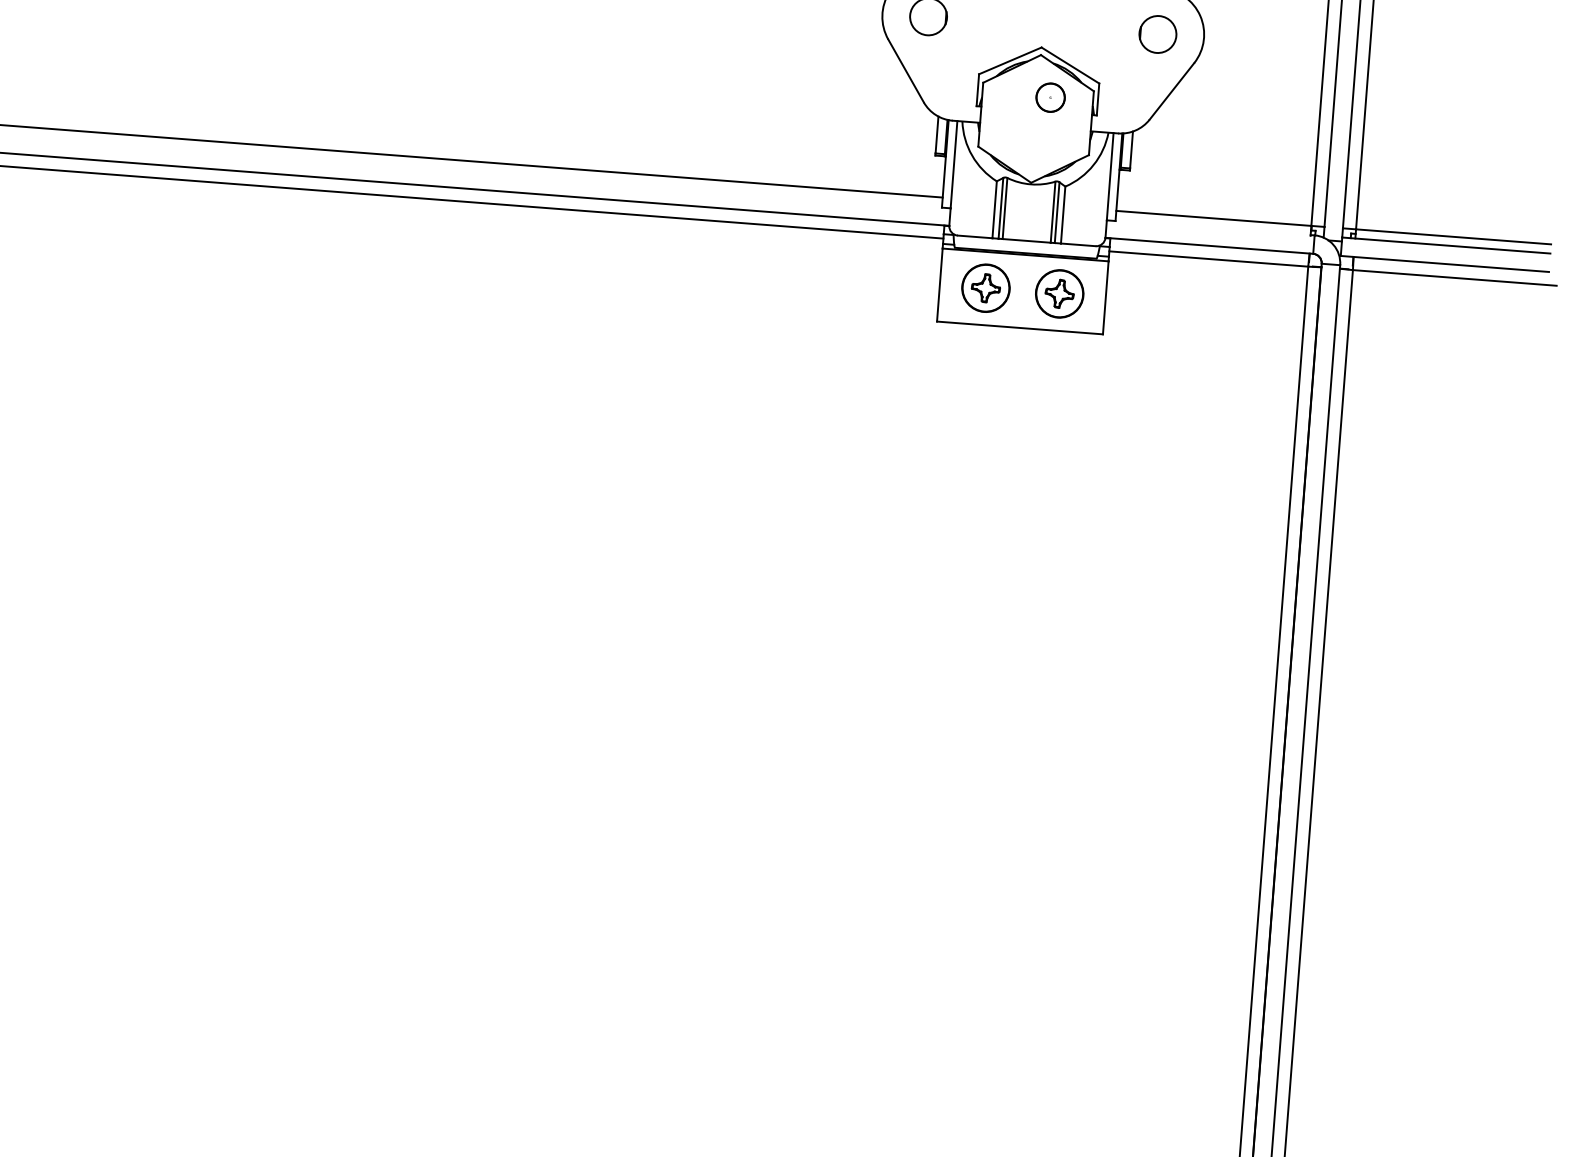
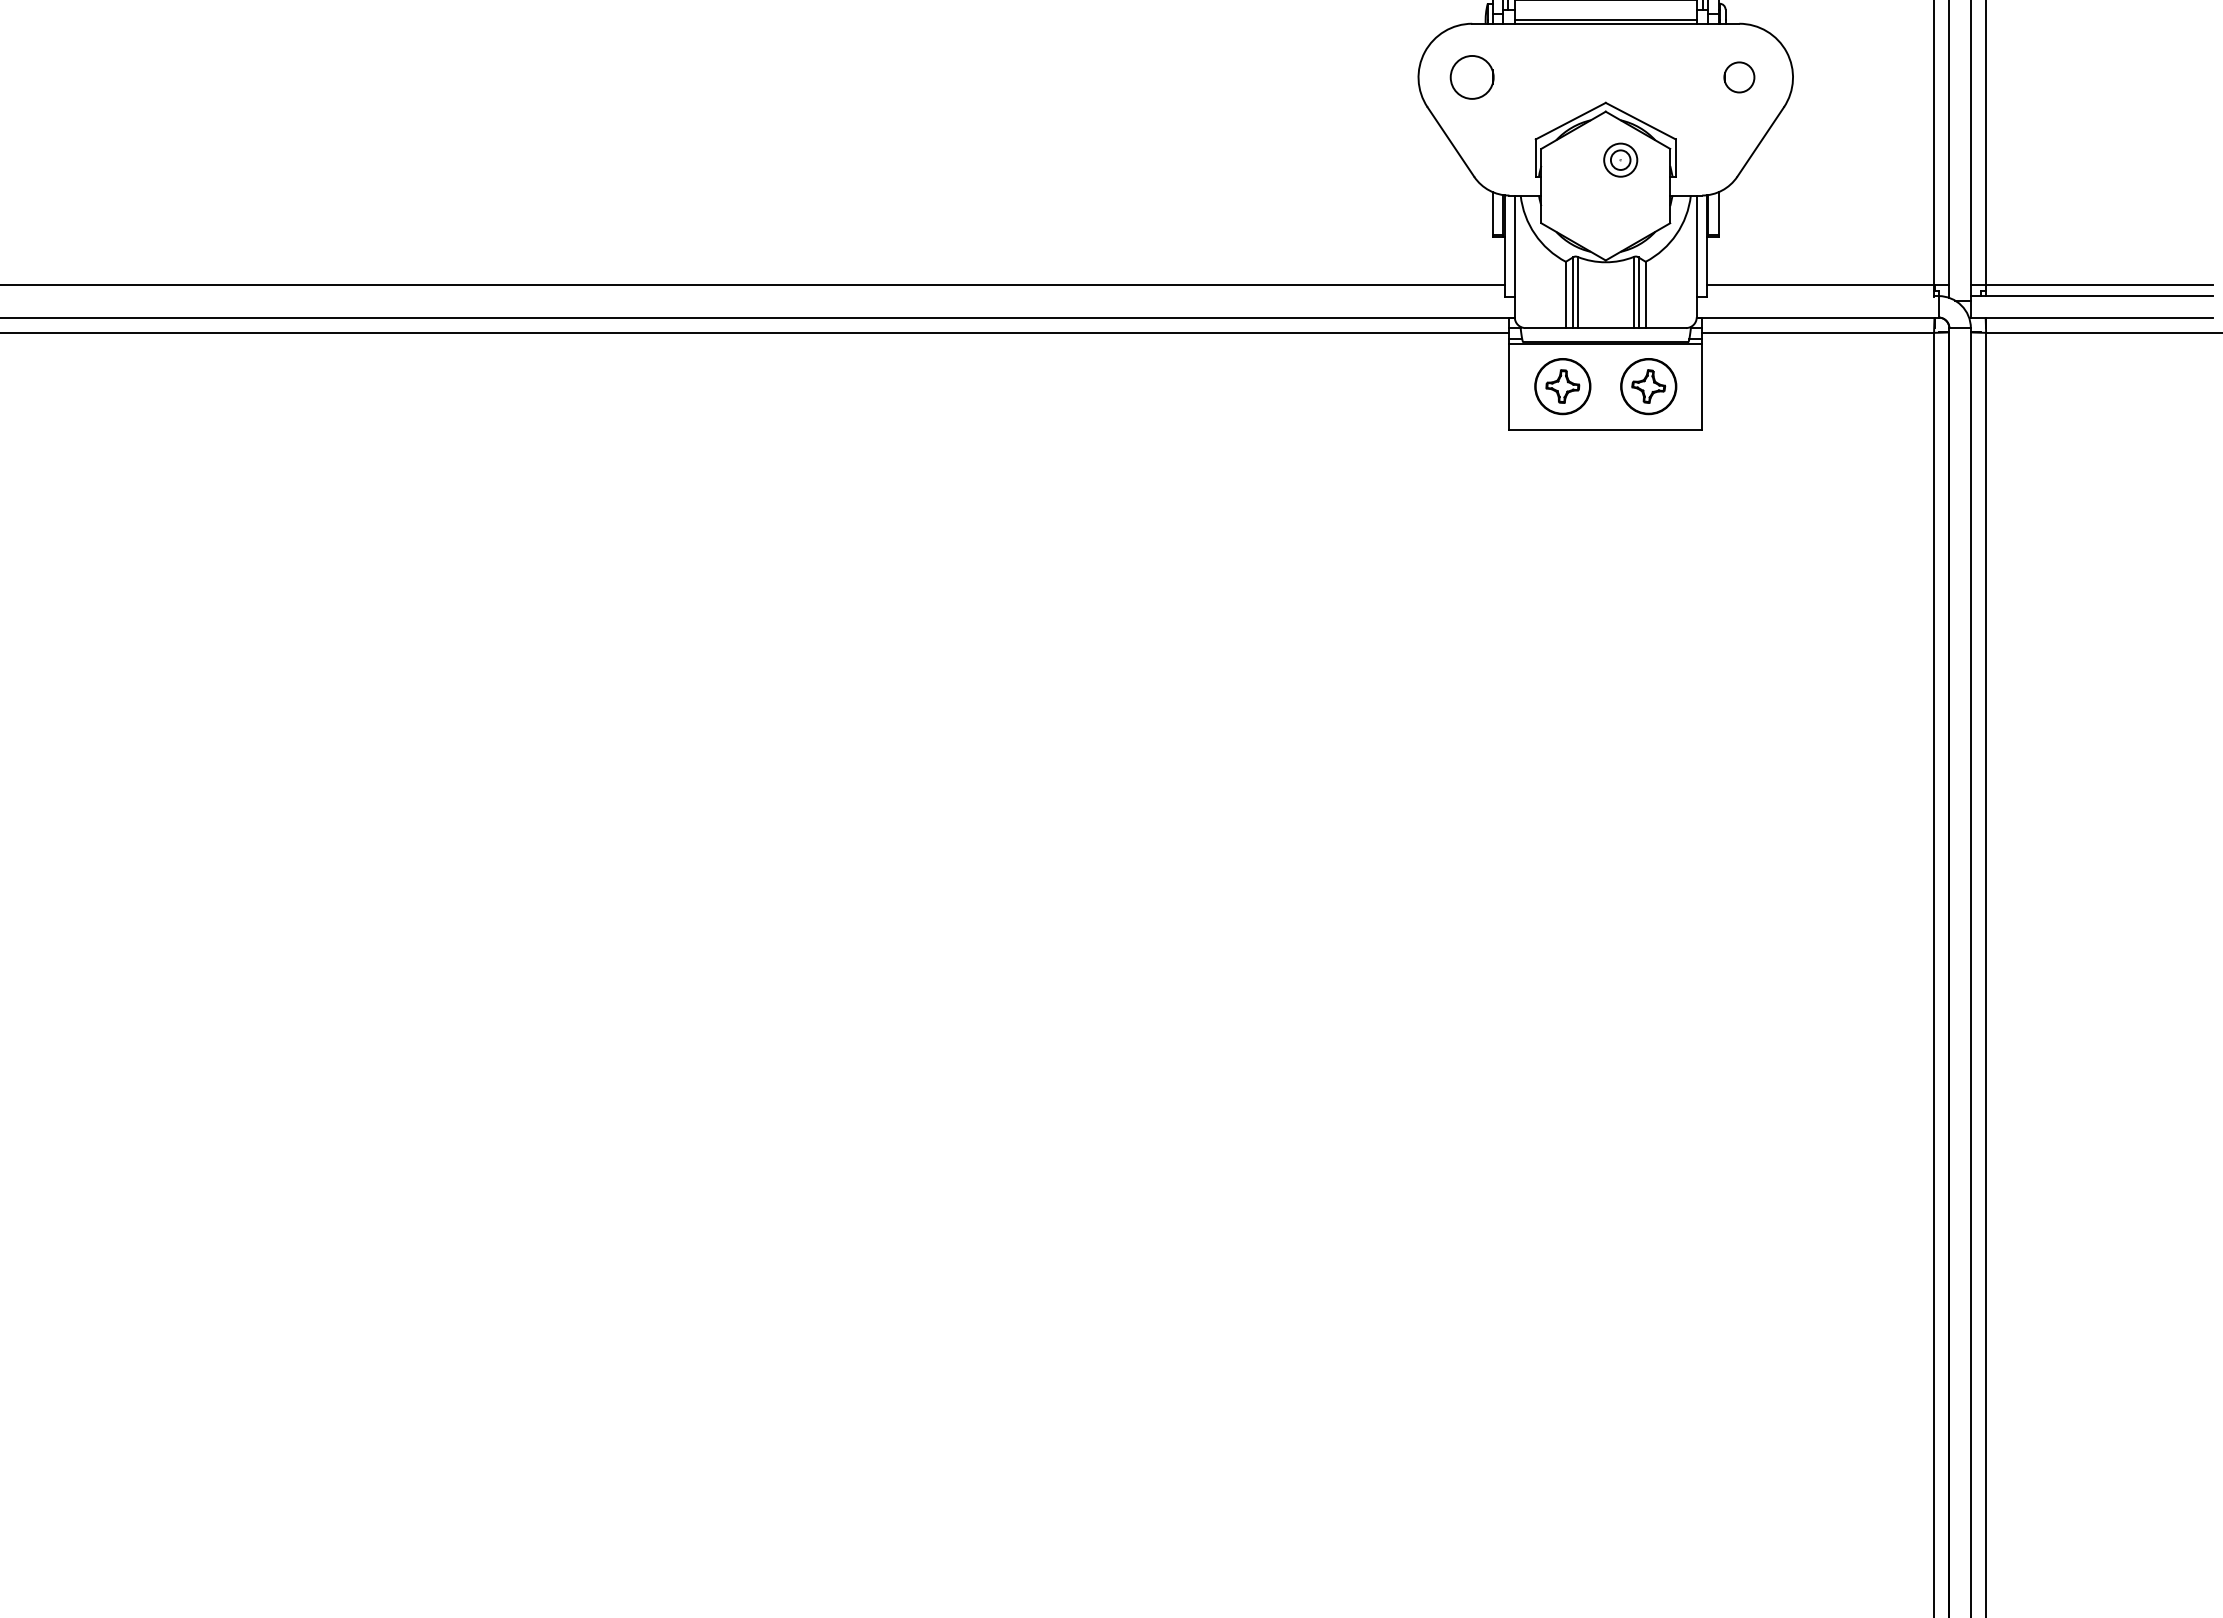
circle: (1158, 34) -> (1739, 77), size x0.7
circle: (1050, 97) -> (1620, 159), size x0.6

